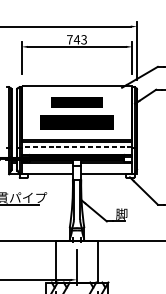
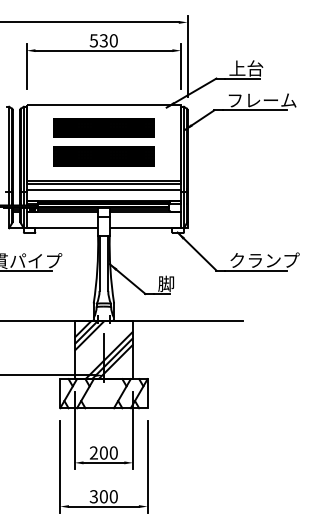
text: (76, 39) -> (103, 40), 743 -> 530
part: (76, 101) -> (103, 127), size x1.43
line: (76, 147) -> (103, 190), dashed -> solid
hatch: (76, 261) -> (103, 349), added

